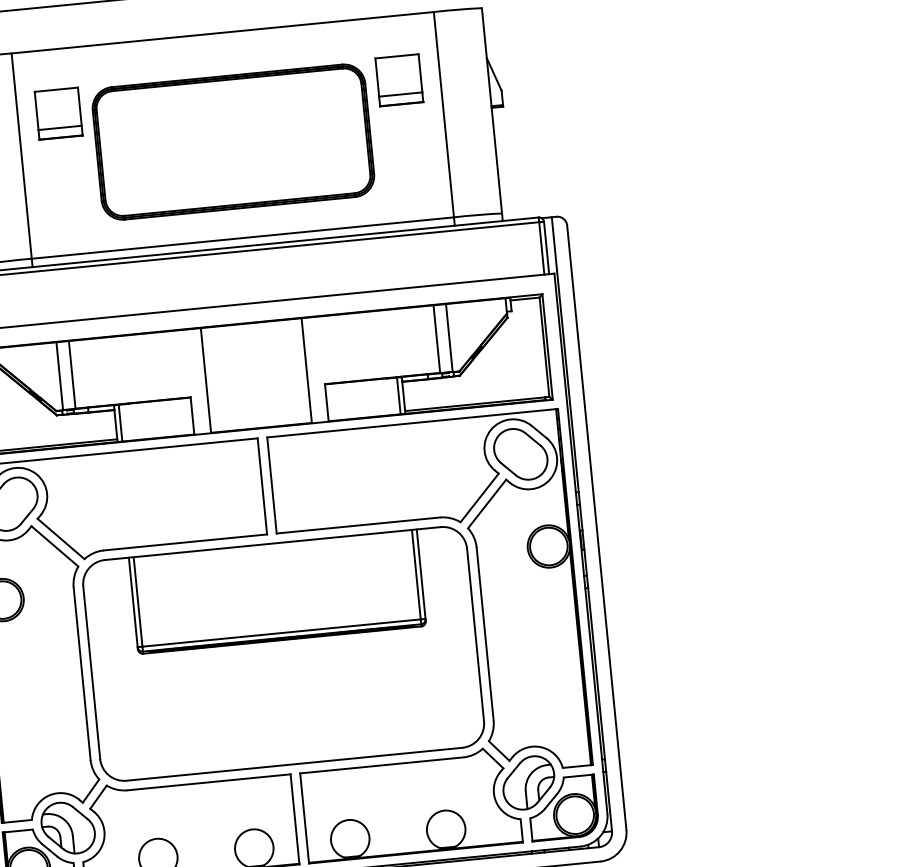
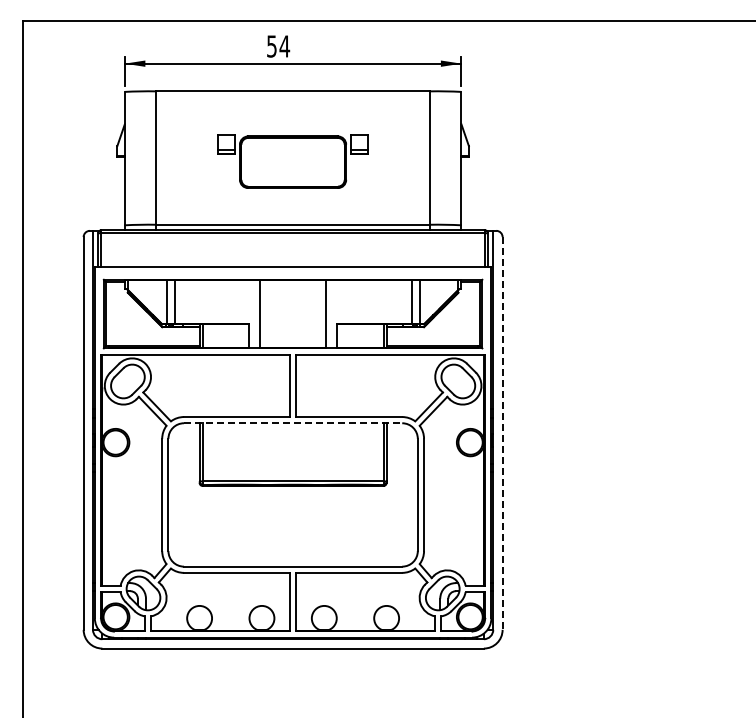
part: (232, 140) -> (292, 161), size x0.6
line: (596, 527) -> (502, 433), solid -> dashed
line: (273, 543) -> (293, 423), solid -> dashed

